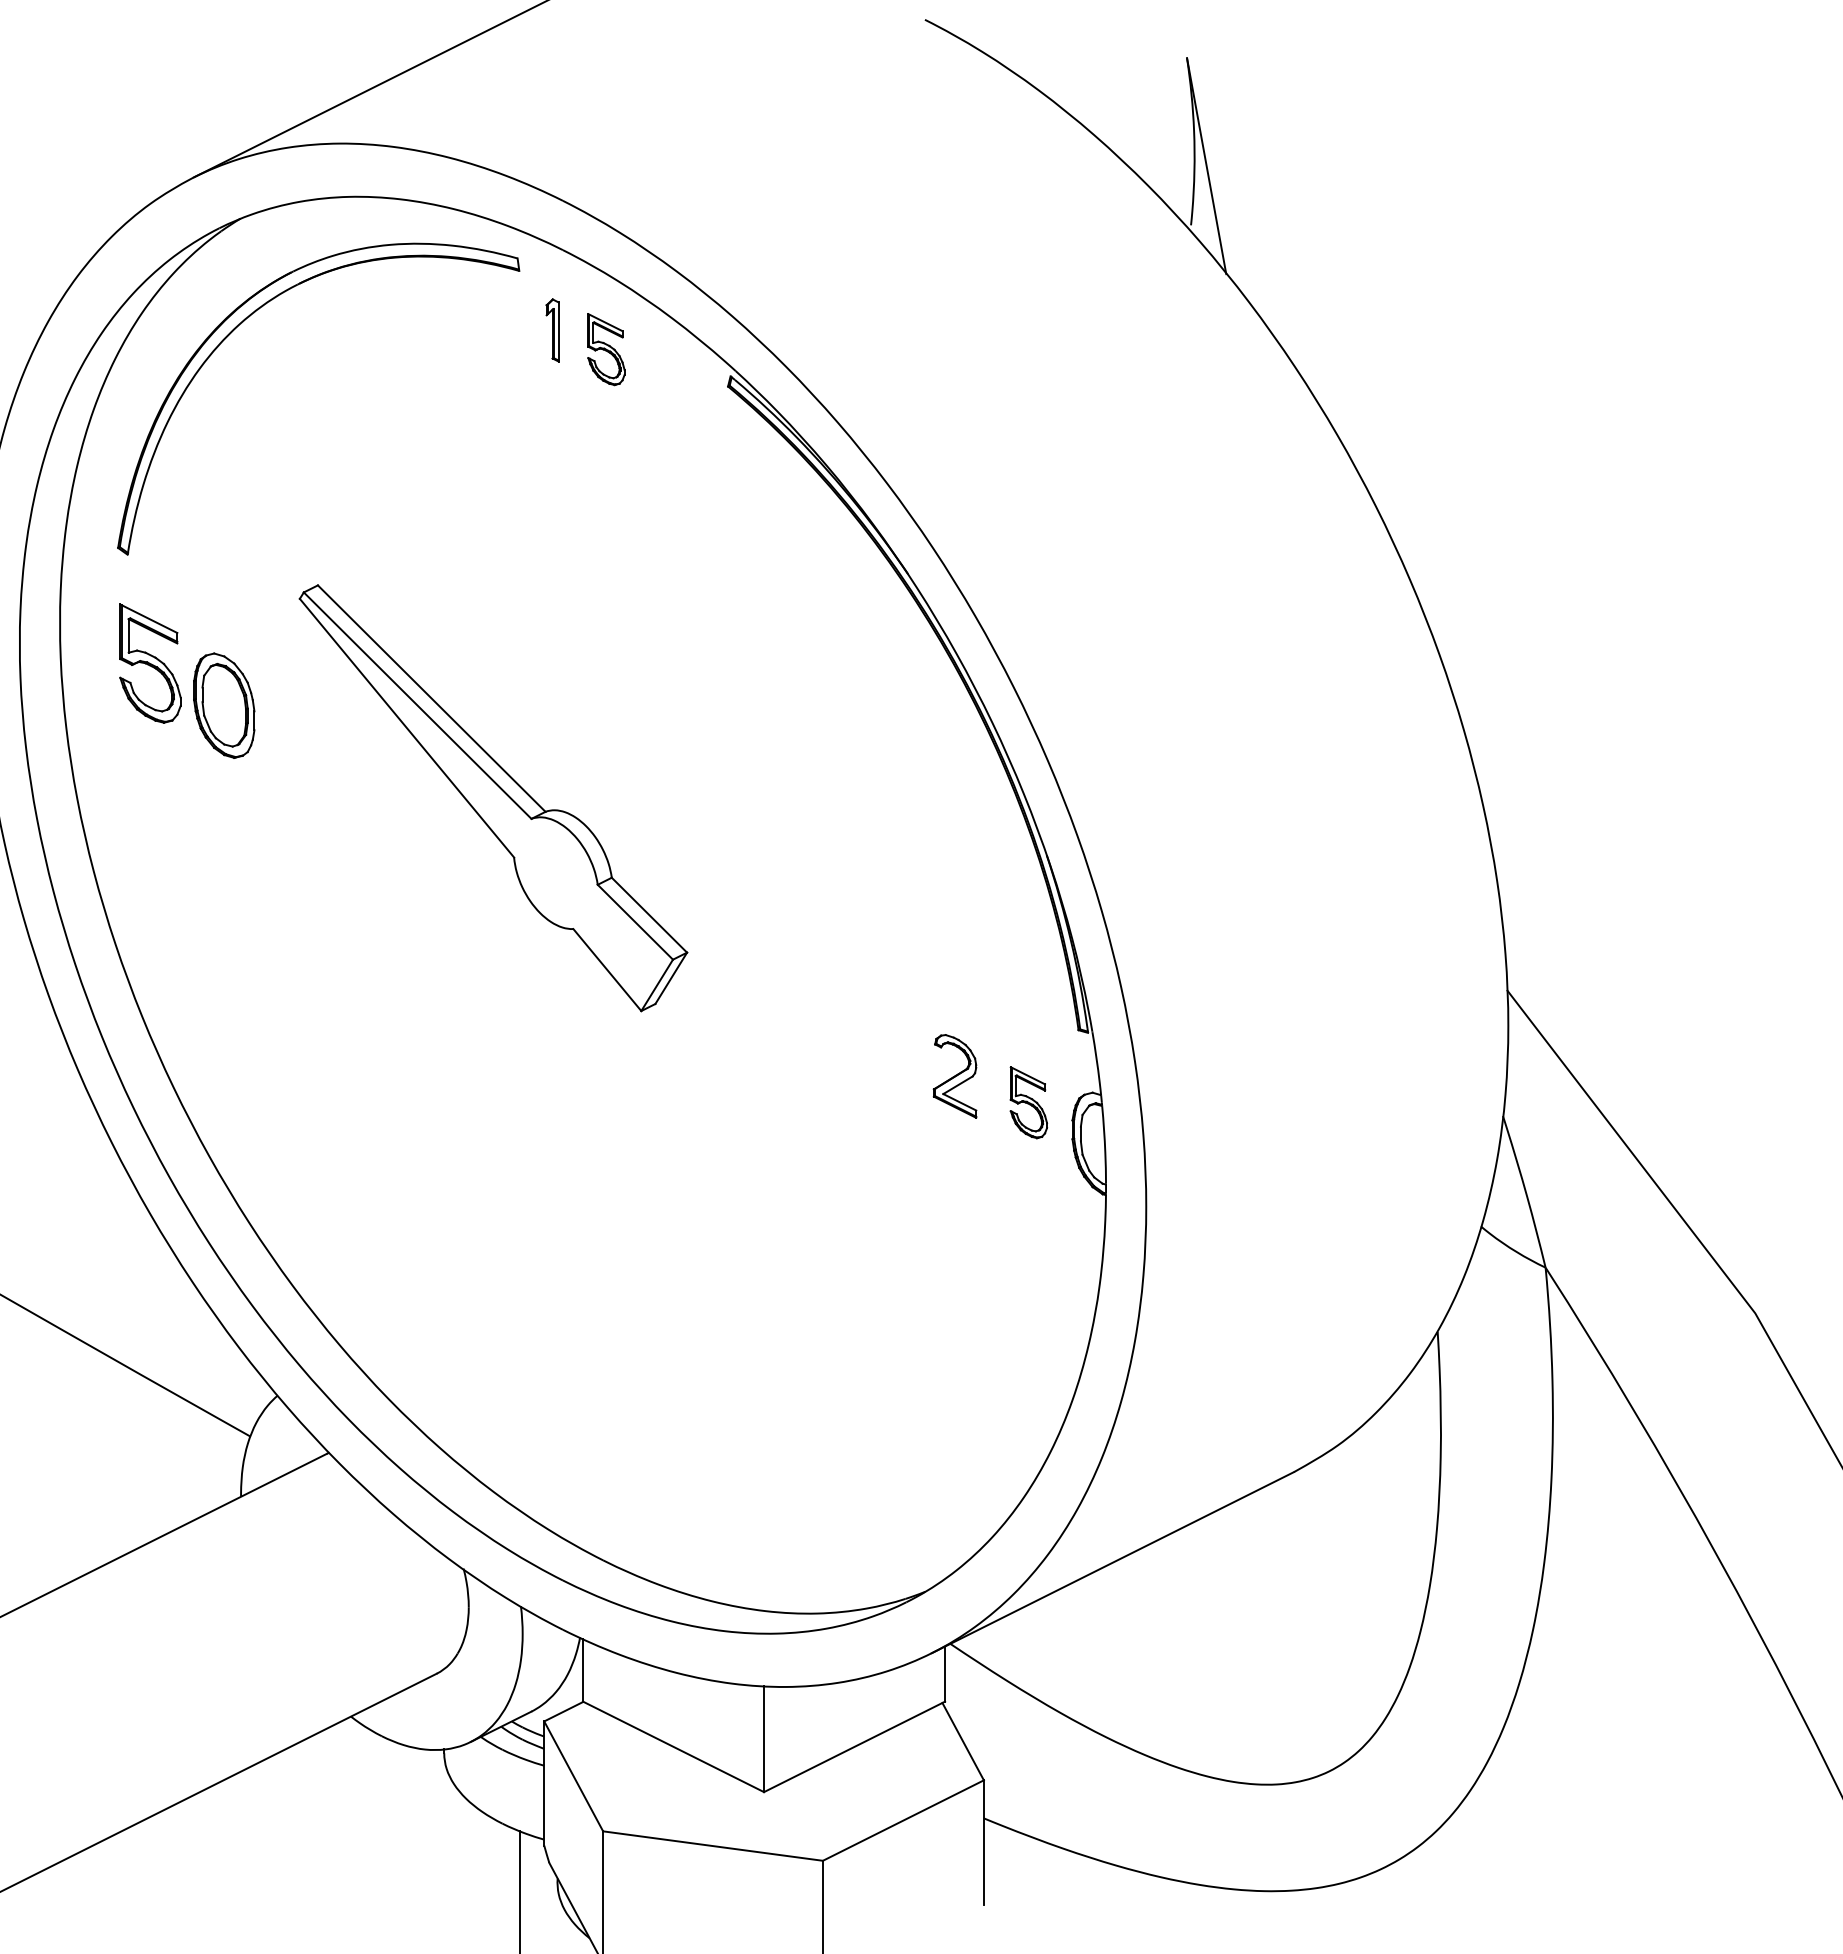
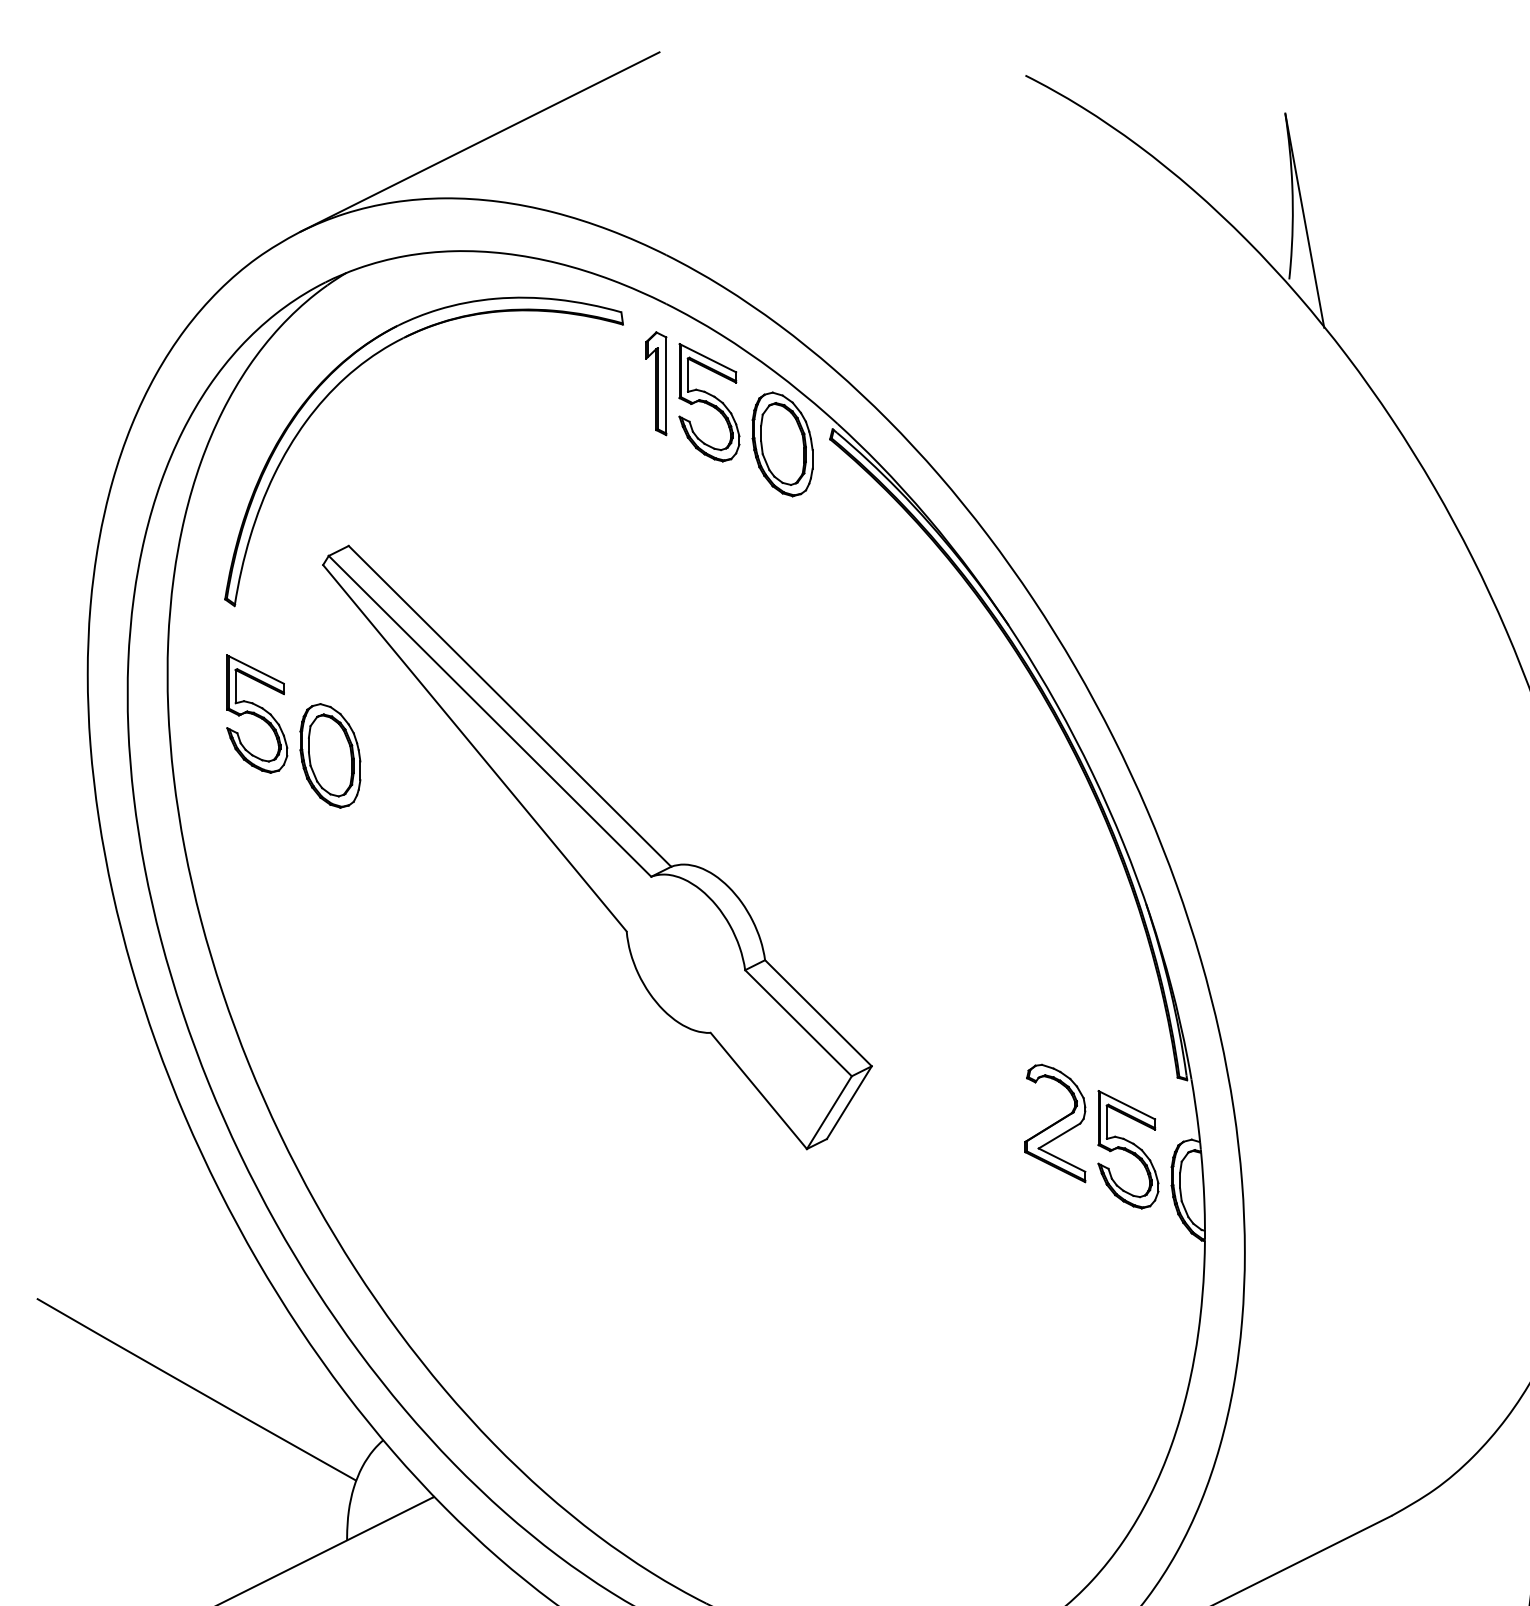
part: (552, 330) -> (656, 383), size x1.67
part: (606, 349) -> (709, 402), size x1.67
part: (680, 391) -> (782, 444), added
part: (493, 798) -> (597, 847), size x1.43
part: (954, 1076) -> (1054, 1123), size x1.43
part: (1028, 1102) -> (1128, 1149), size x1.67

